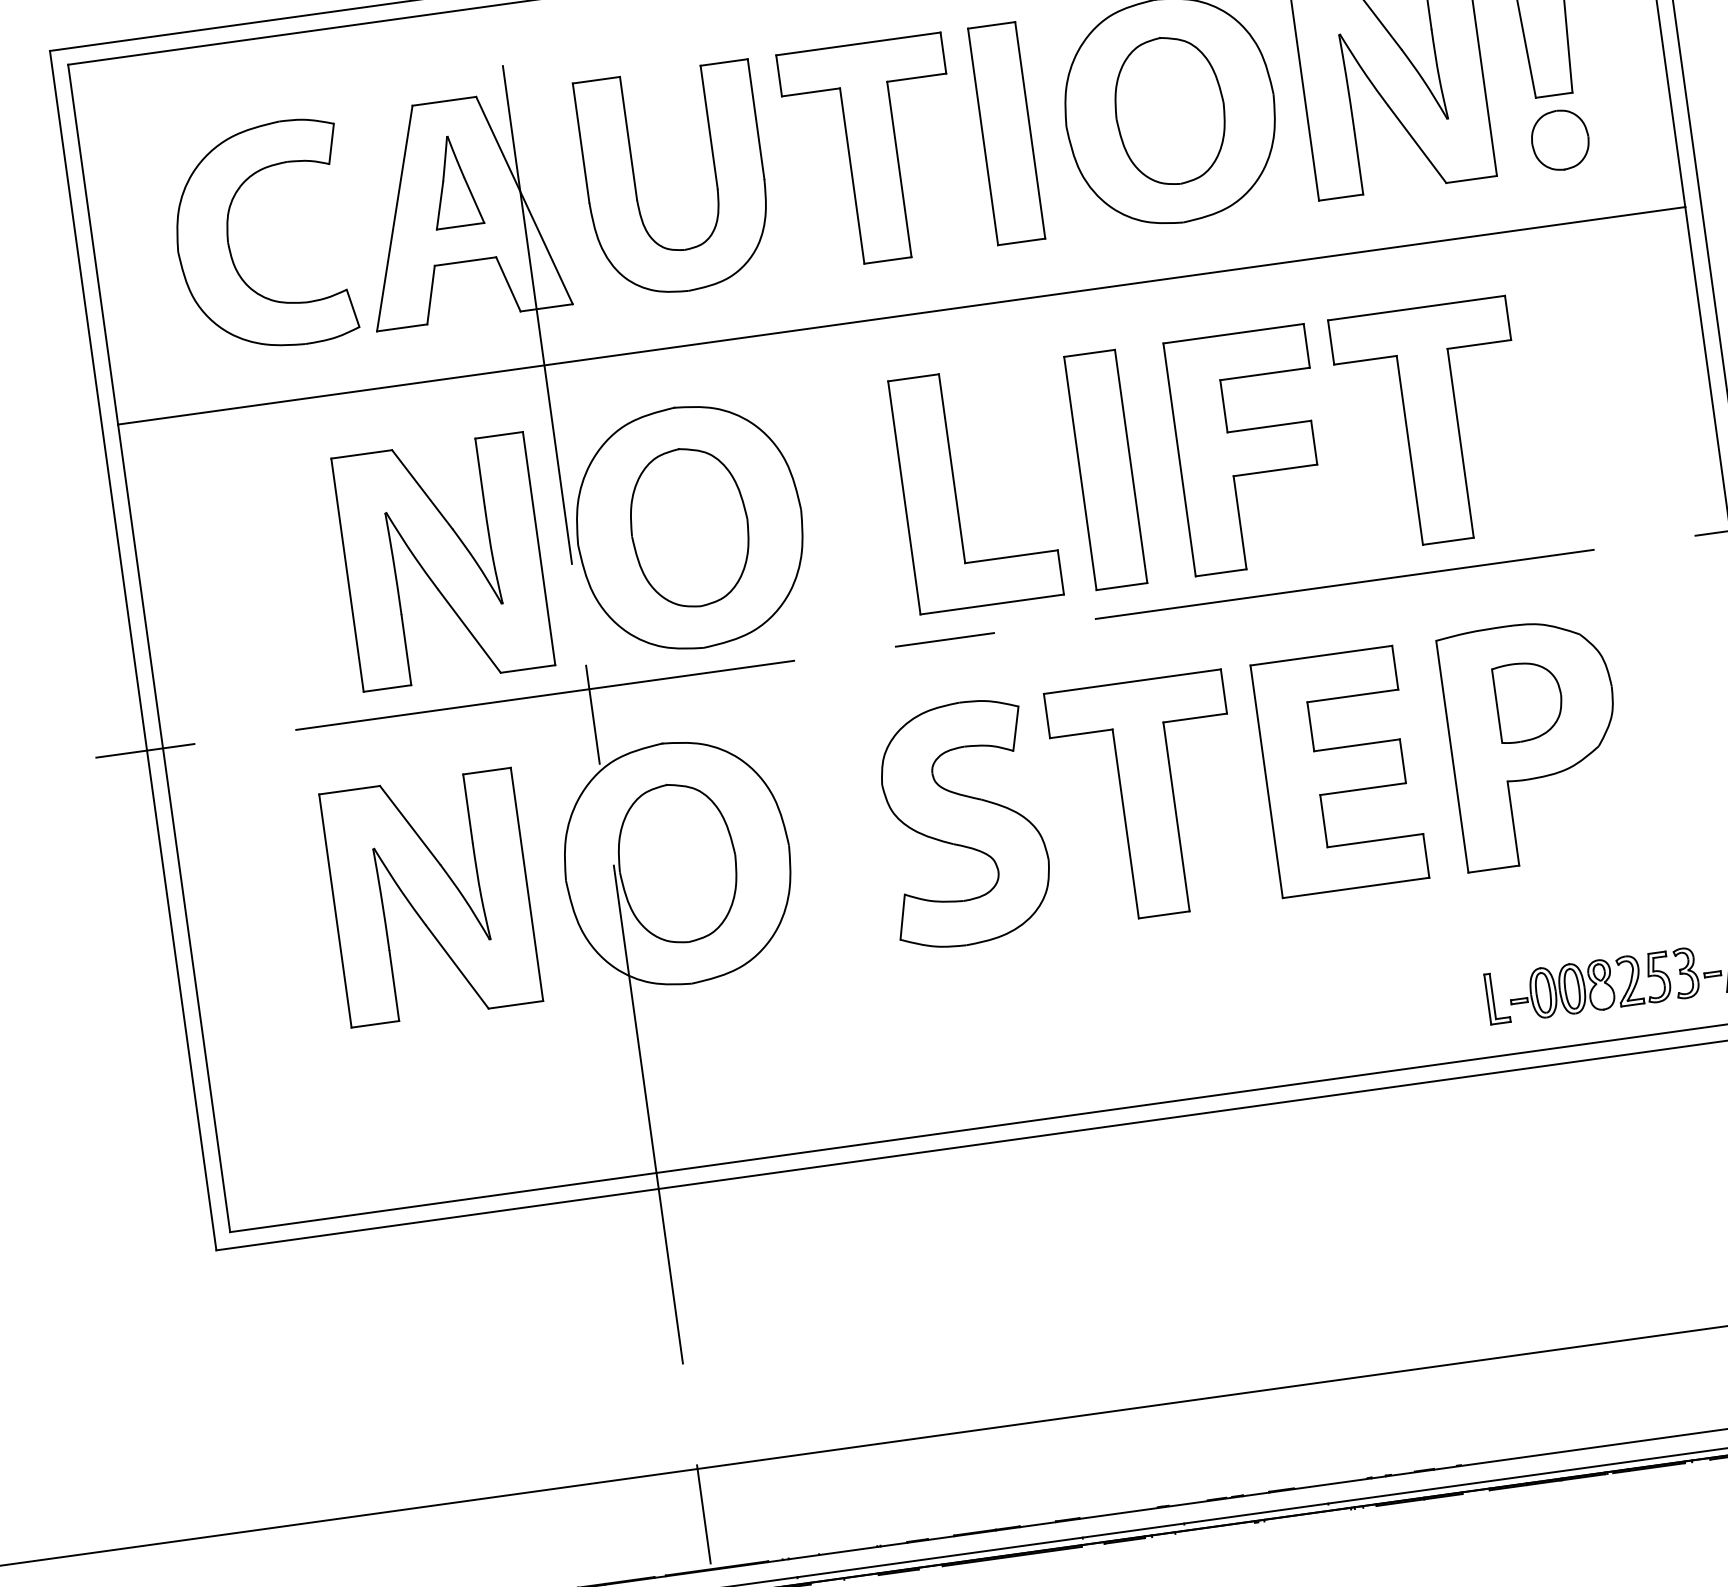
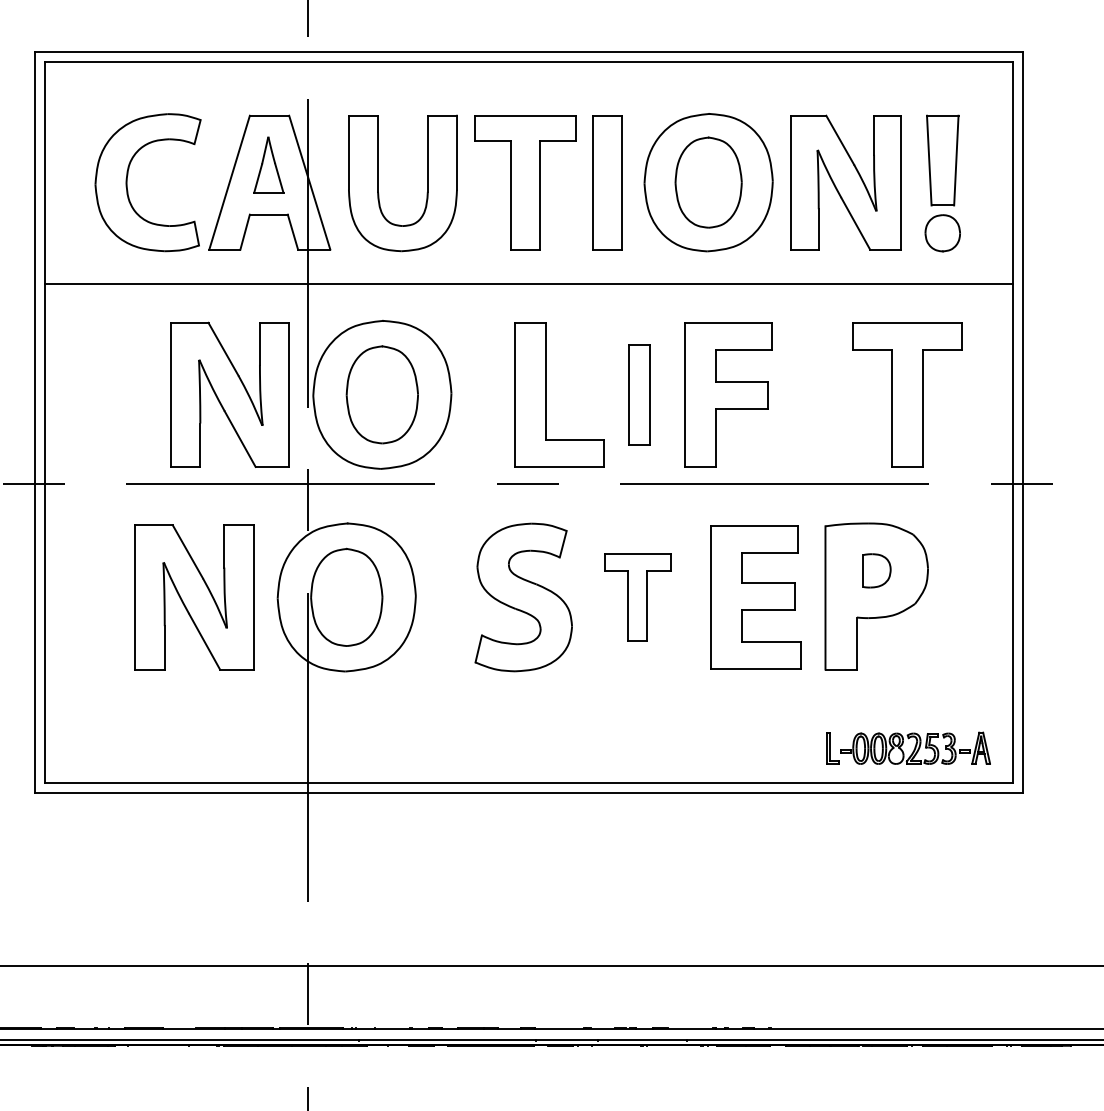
part: (1432, 423) -> (907, 394), moved
part: (1105, 469) -> (639, 394), size x0.7
part: (1528, 700) -> (876, 570), size x0.7
part: (1148, 798) -> (637, 597), size x0.6

